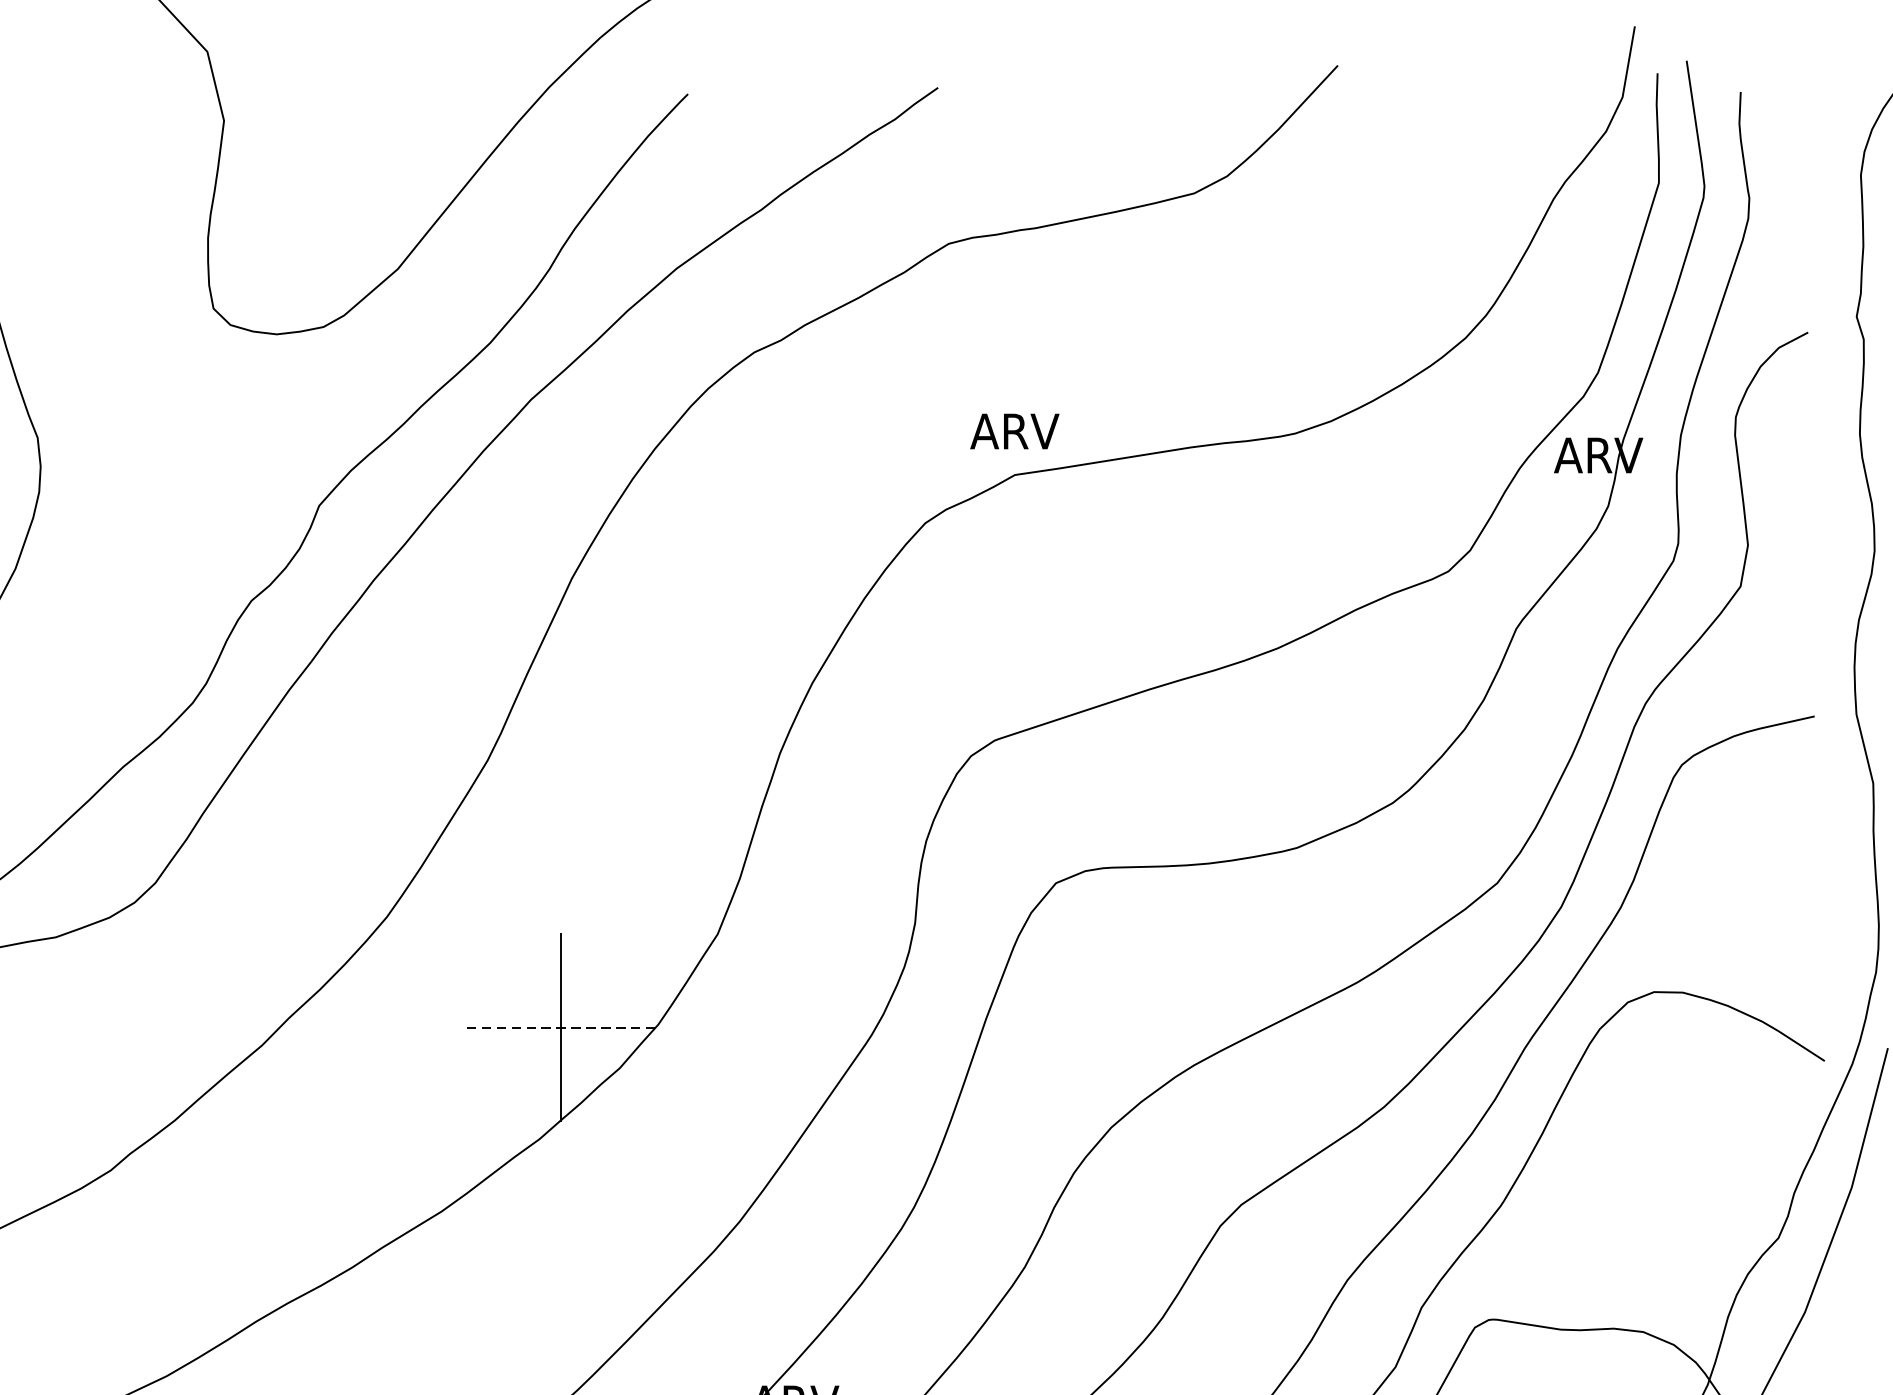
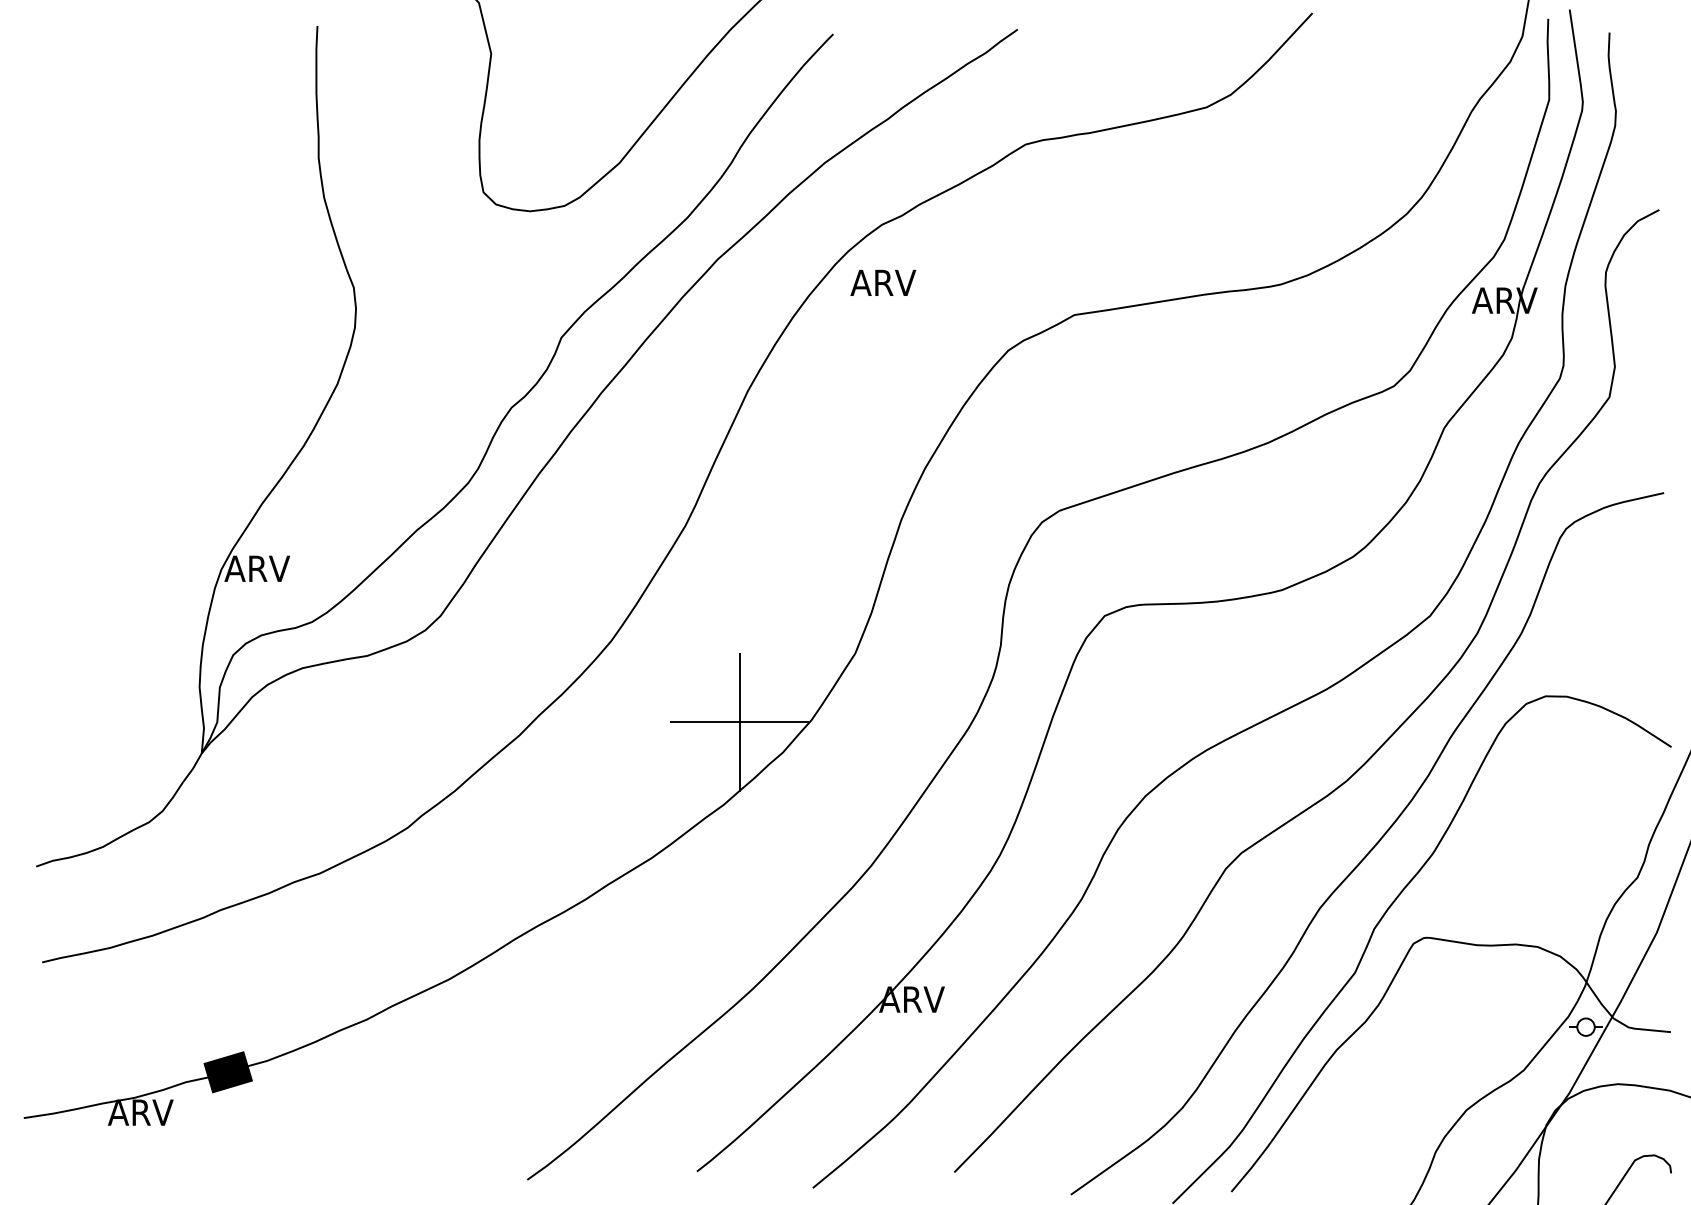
text: (1015, 430) -> (883, 282), moved
line: (560, 1027) -> (739, 722), dashed -> solid

